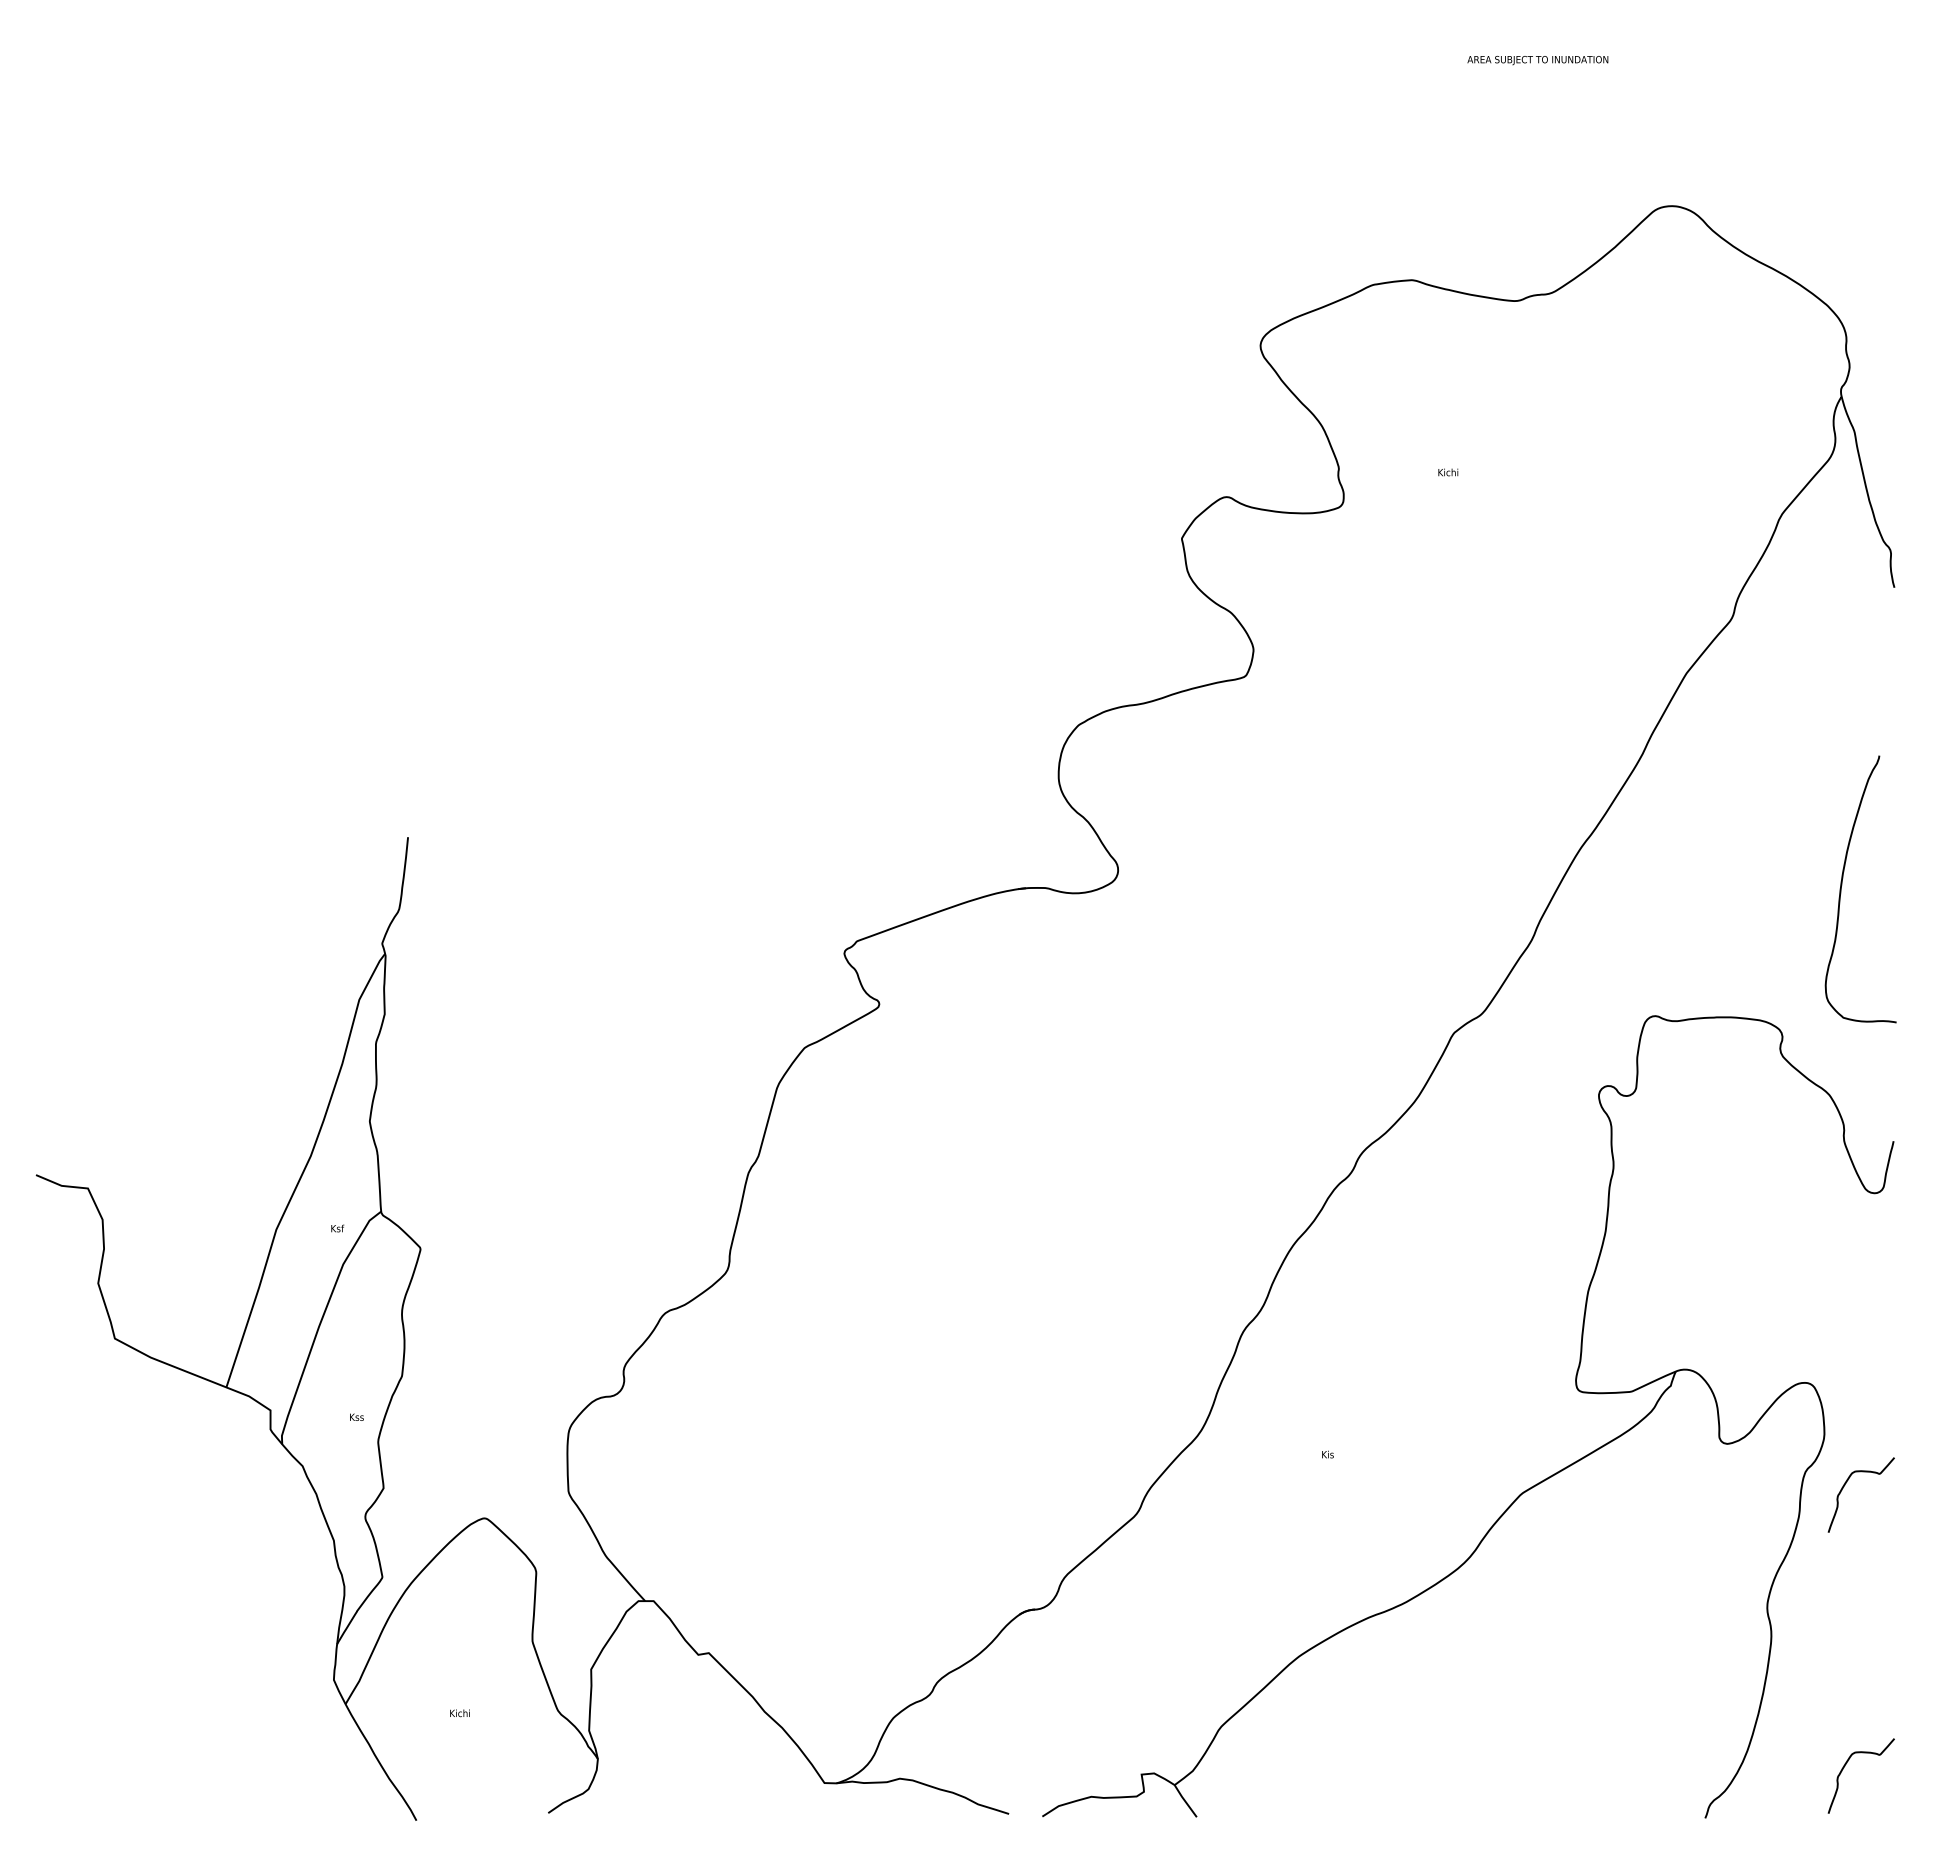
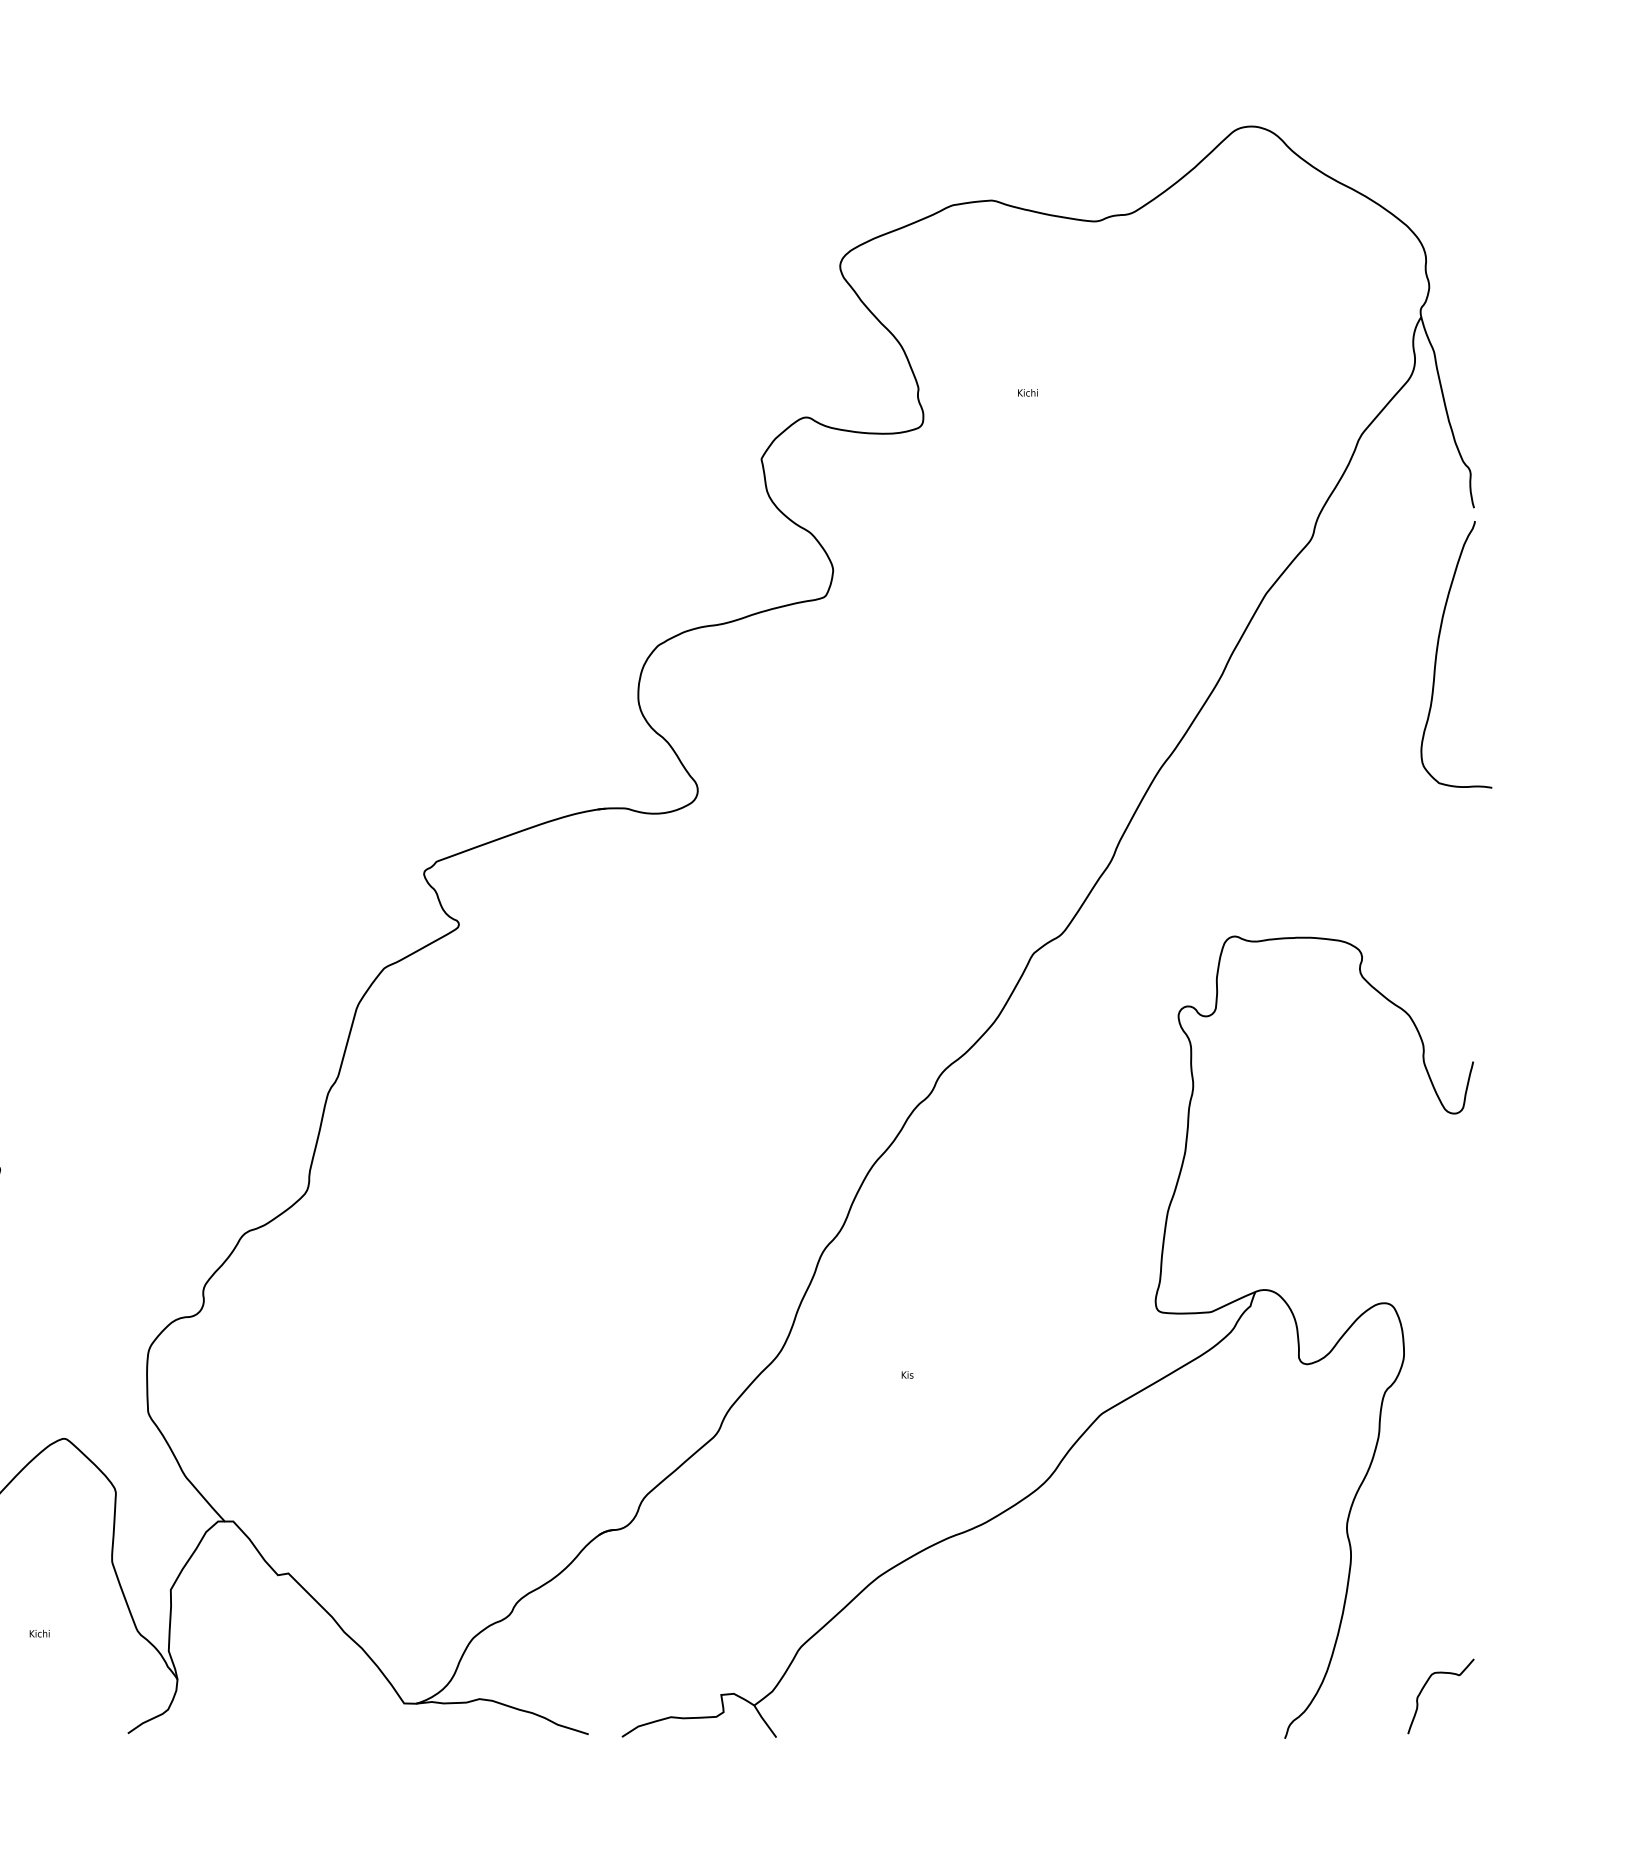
curve: (1842, 885) -> (1438, 650), moved
curve: (1845, 1485) -> (1425, 1405), removed

